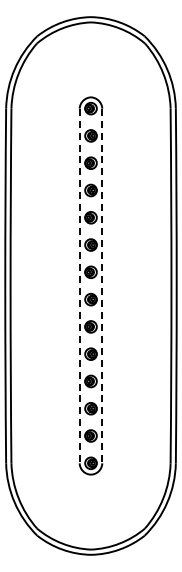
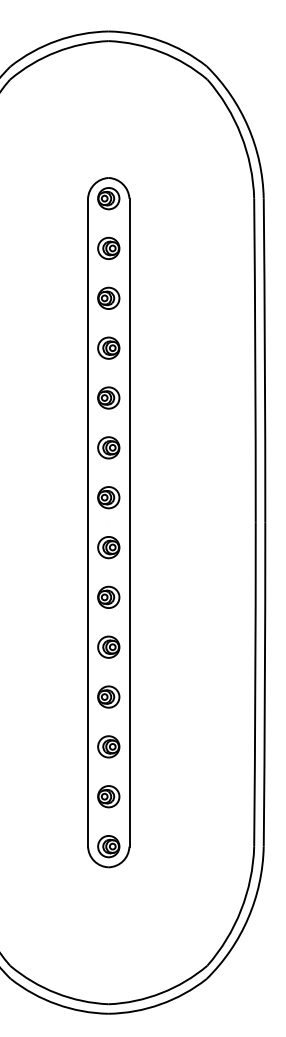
line: (79, 286) -> (87, 523), dashed -> solid
line: (102, 286) -> (129, 523), dashed -> solid

